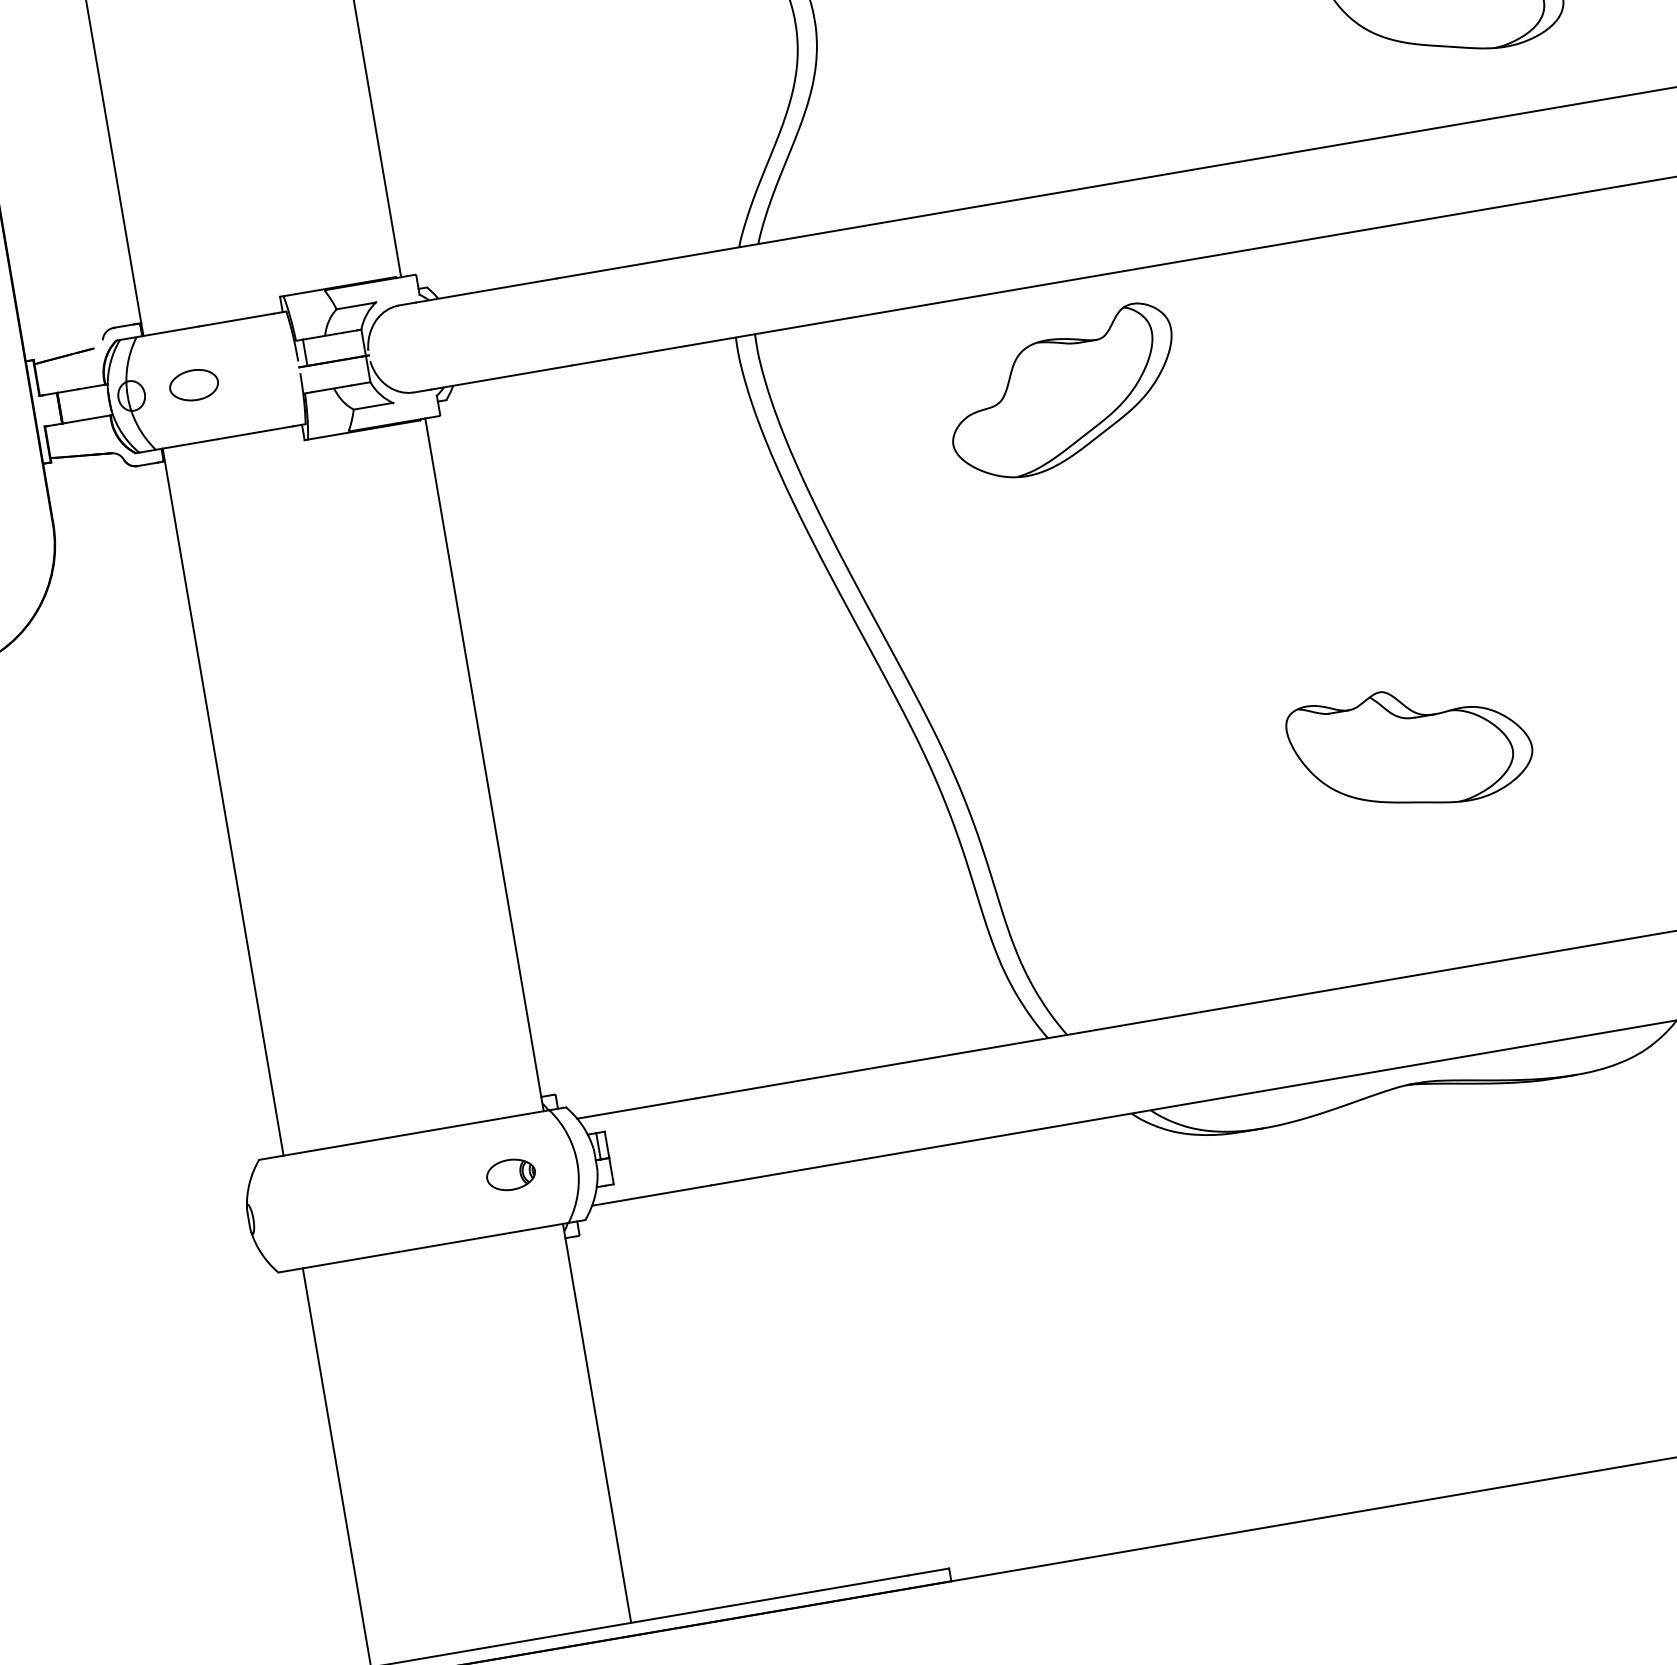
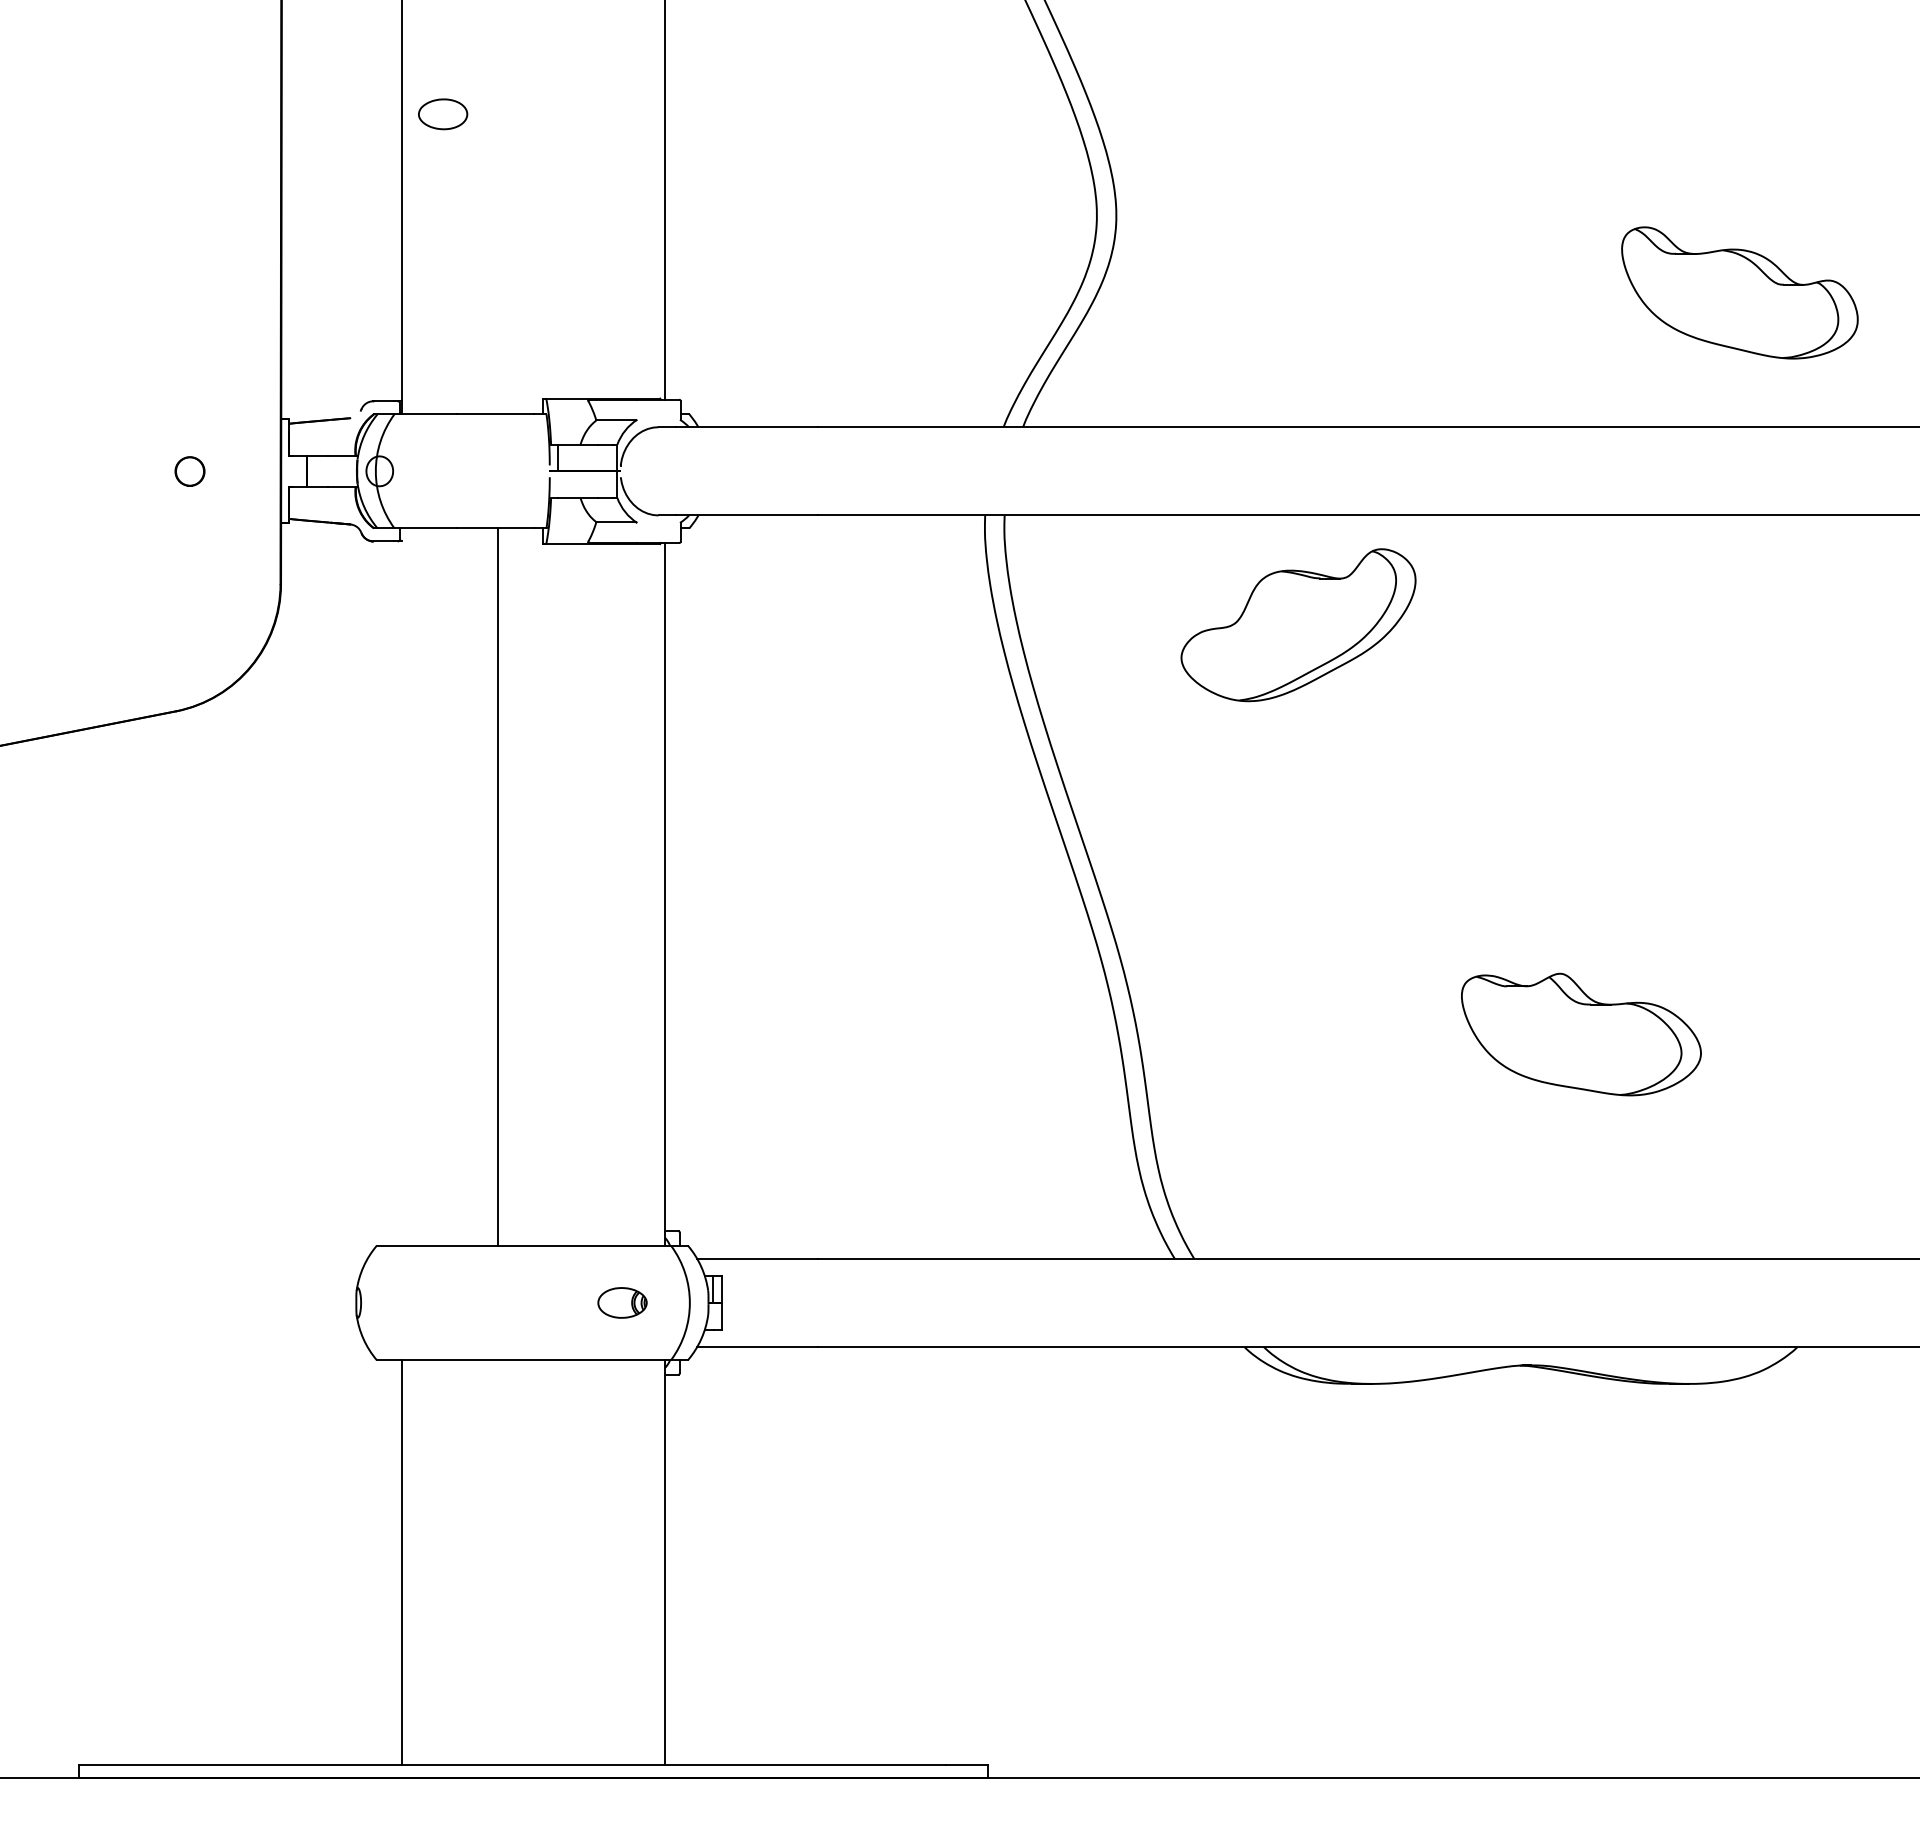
part: (194, 385) -> (443, 114), moved
line: (223, 801) -> (497, 886), moved

